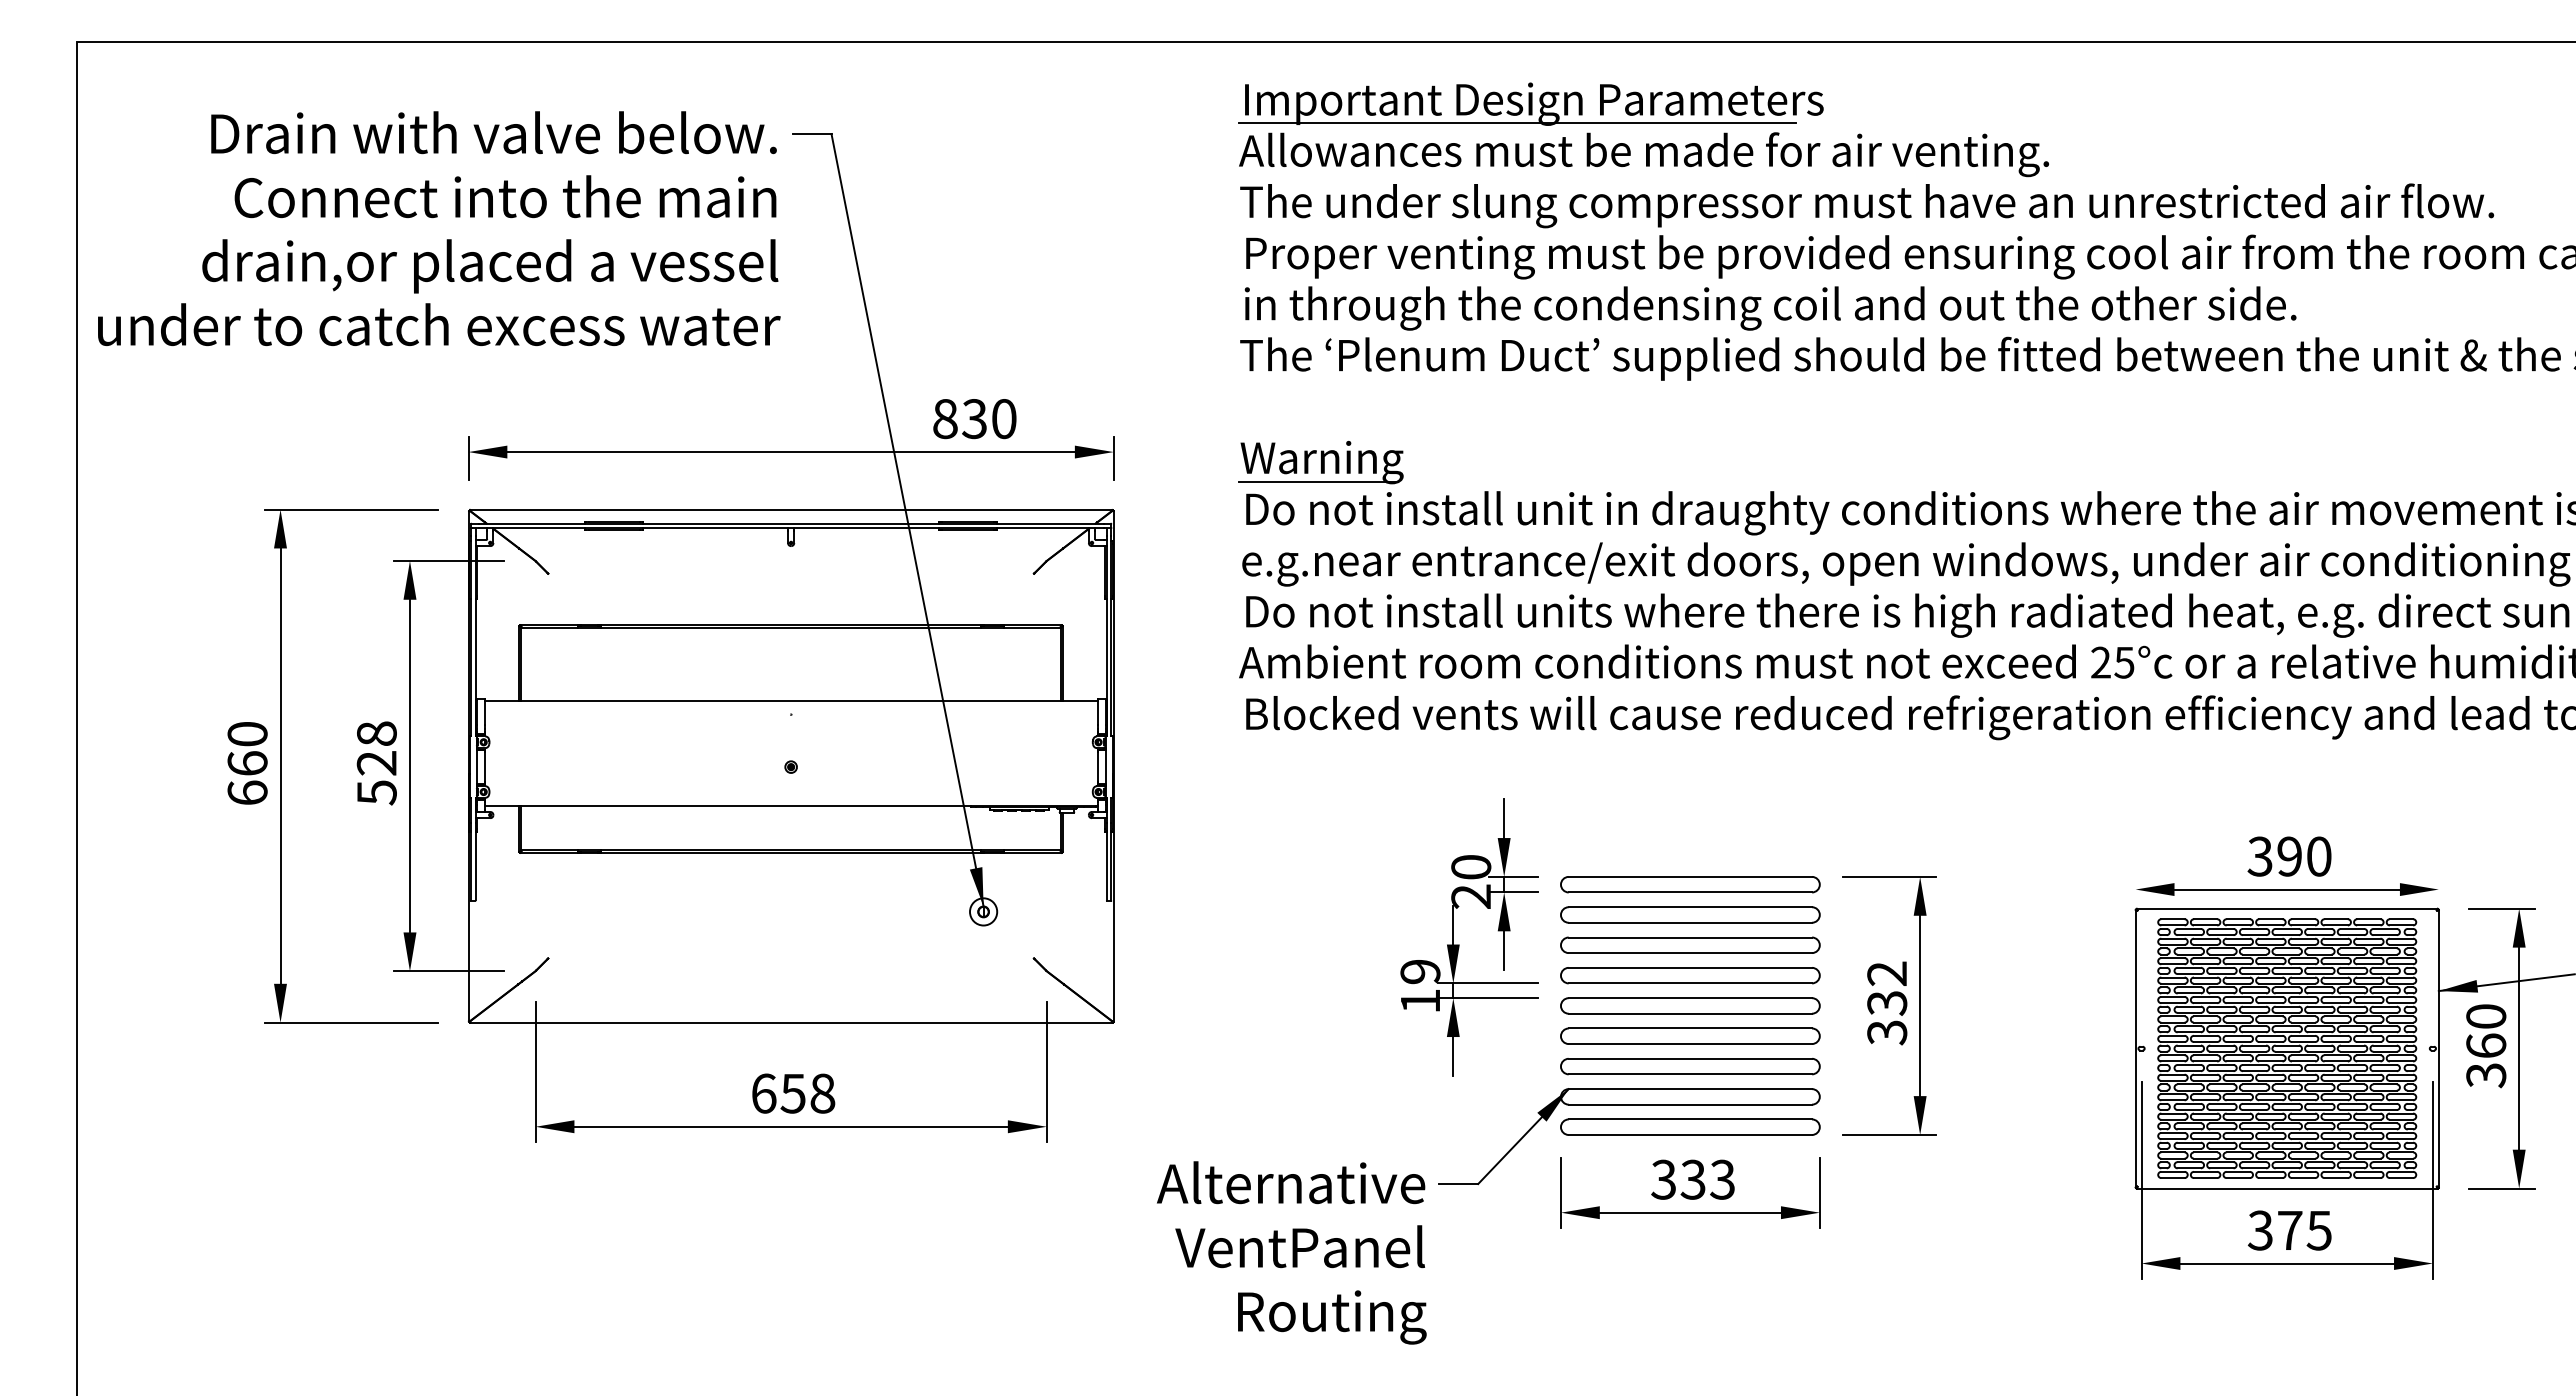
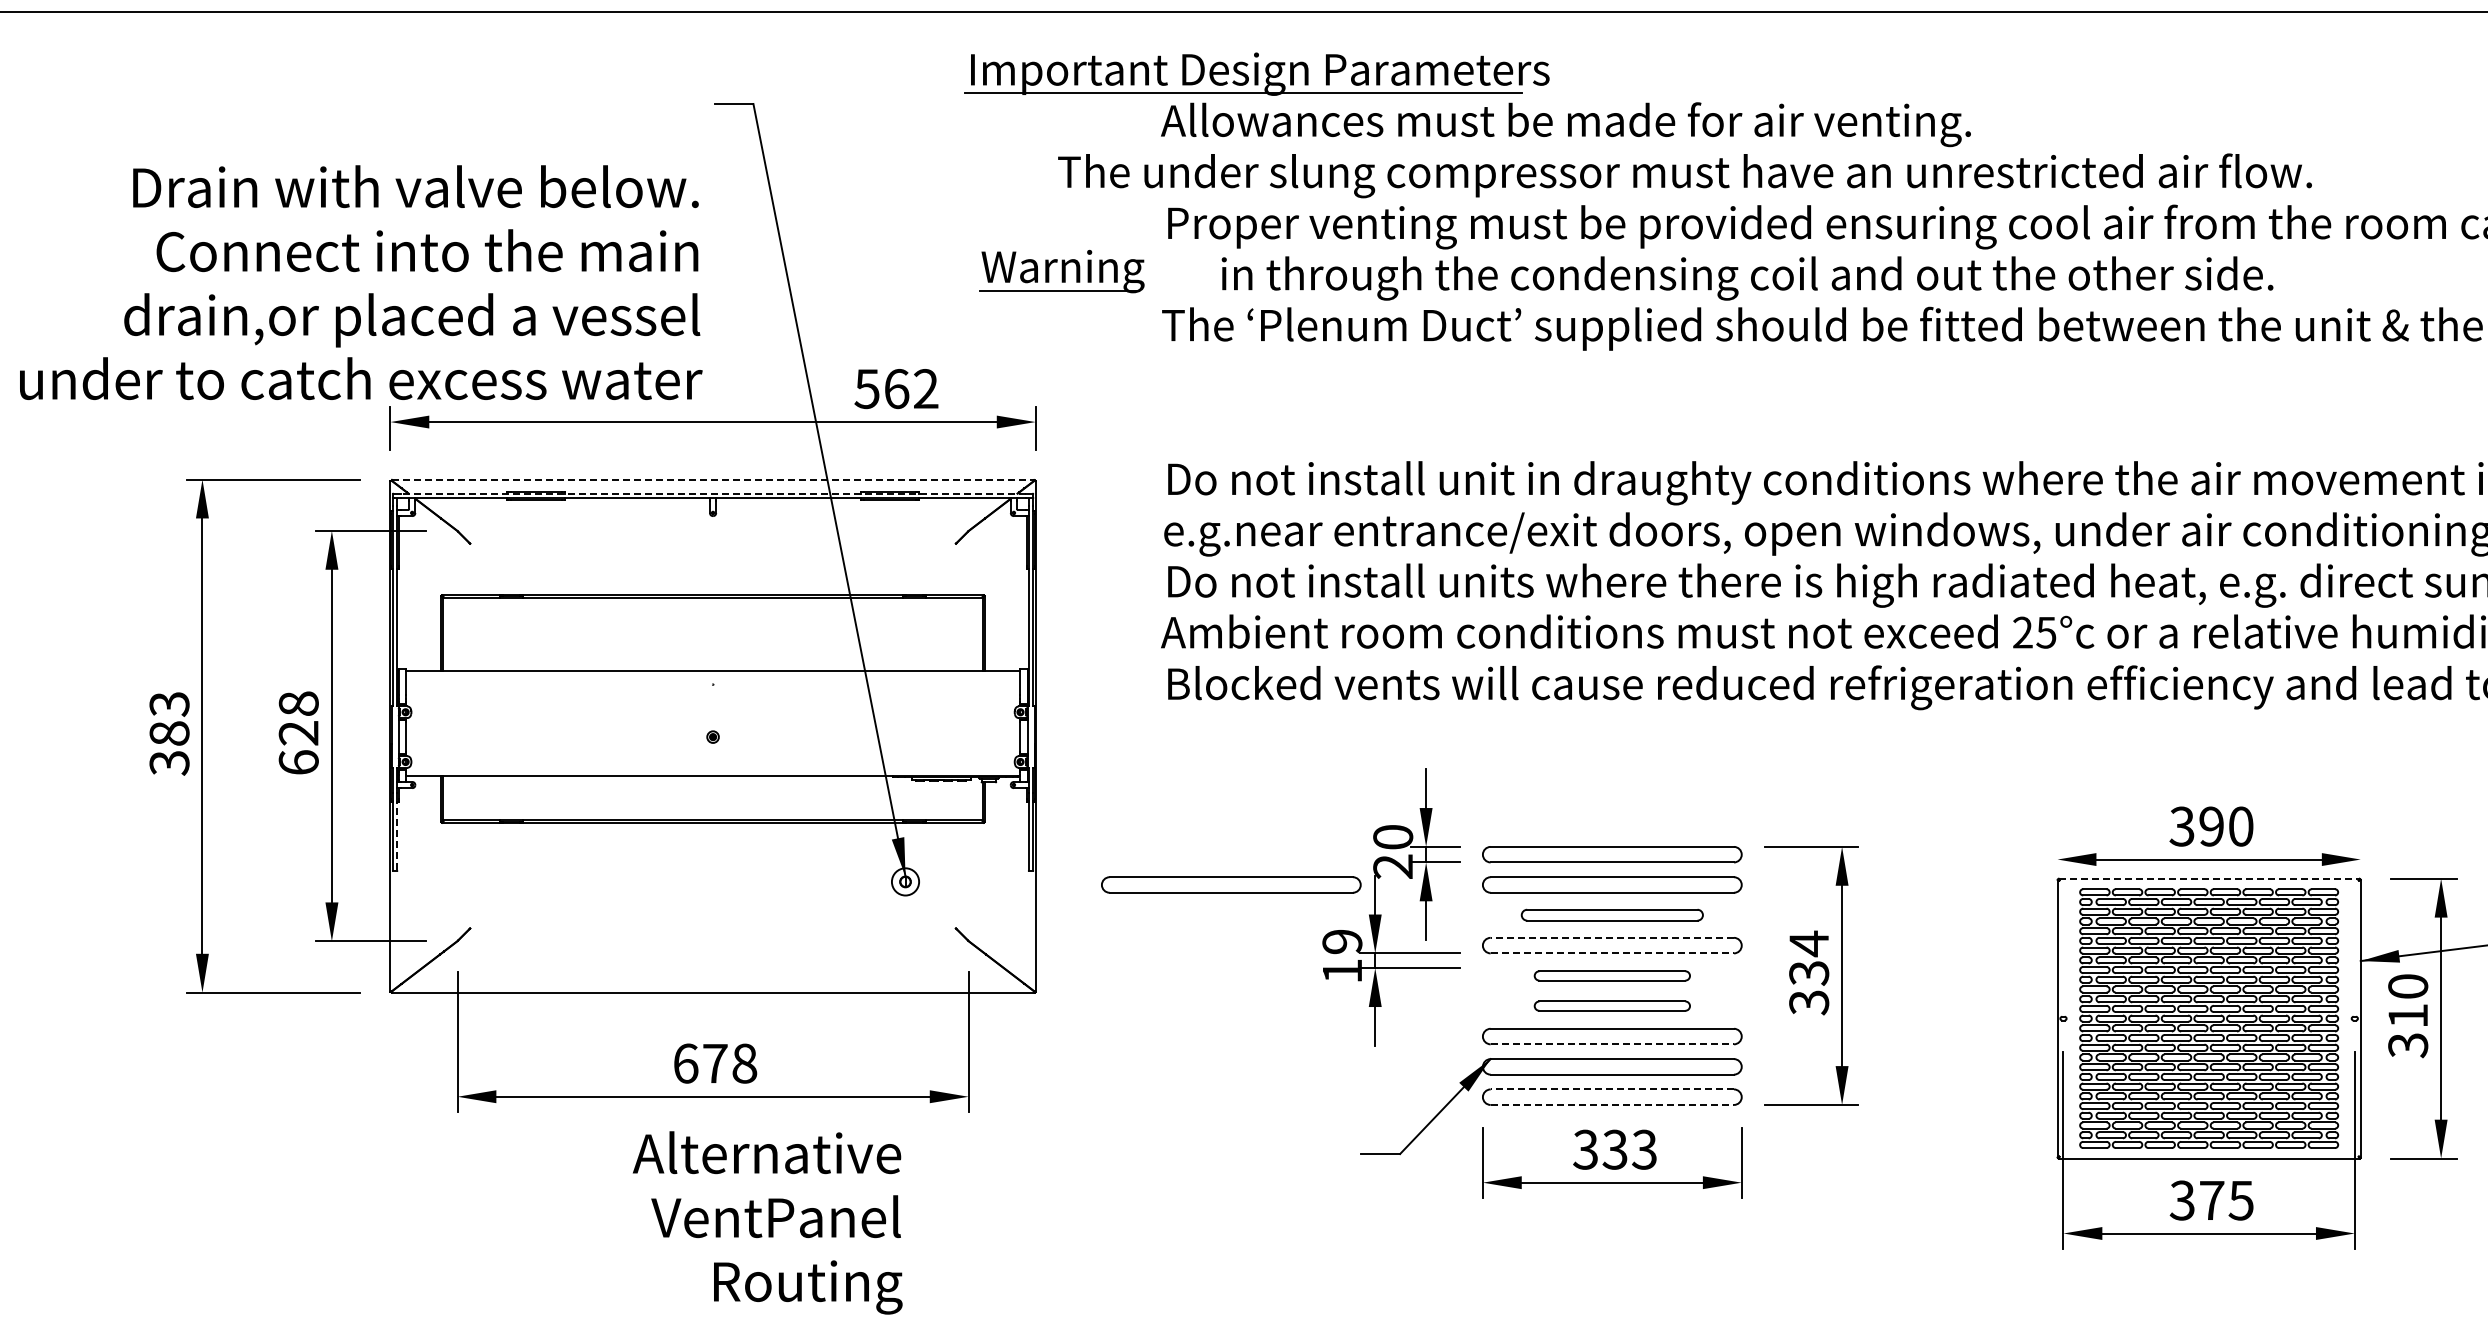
part: (1530, 103) -> (1256, 73), moved
text: (1867, 205) -> (1685, 175), moved
text: (439, 228) -> (361, 282), moved
text: (1770, 308) -> (1747, 278), moved
text: (974, 419) -> (896, 389), 830 -> 562
part: (1320, 462) -> (1061, 271), moved
line: (791, 509) -> (713, 479), solid -> dashed
line: (790, 523) -> (712, 493), solid -> dashed
text: (247, 763) -> (169, 733), 660 -> 383
text: (376, 792) -> (298, 762), 528 -> 628
line: (475, 865) -> (397, 835), solid -> dashed
line: (2287, 908) -> (2209, 878), solid -> dashed
part: (1309, 914) -> (1231, 884), added
part: (1690, 944) -> (1612, 914), size x0.7
line: (1690, 967) -> (1612, 937), solid -> dashed
text: (1886, 973) -> (1808, 943), 332 -> 334
line: (1690, 983) -> (1612, 953), solid -> dashed
part: (1690, 1005) -> (1612, 975), size x0.6
part: (1690, 1035) -> (1612, 1005), size x0.6
text: (2486, 1045) -> (2408, 1015), 360 -> 310
line: (1690, 1074) -> (1612, 1044), solid -> dashed
text: (792, 1093) -> (714, 1063), 658 -> 678
line: (1690, 1119) -> (1612, 1089), solid -> dashed
line: (1690, 1134) -> (1612, 1104), solid -> dashed
text: (1291, 1252) -> (767, 1222), moved

